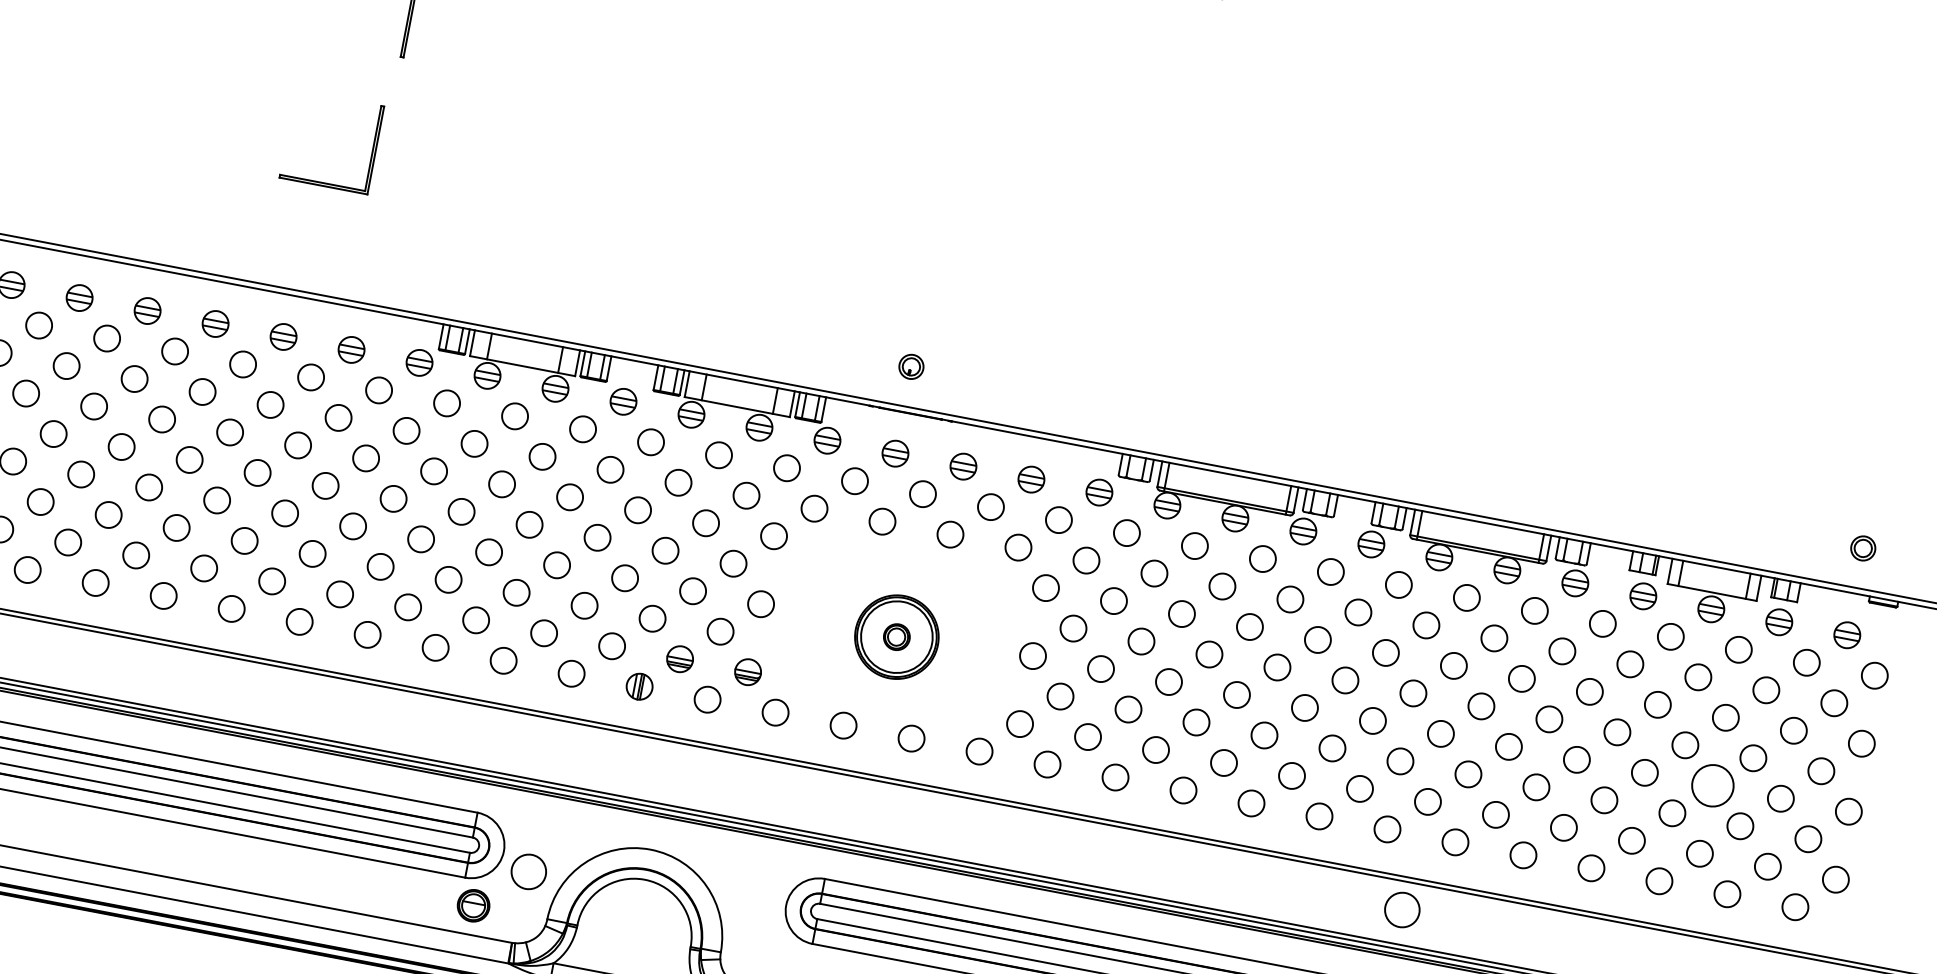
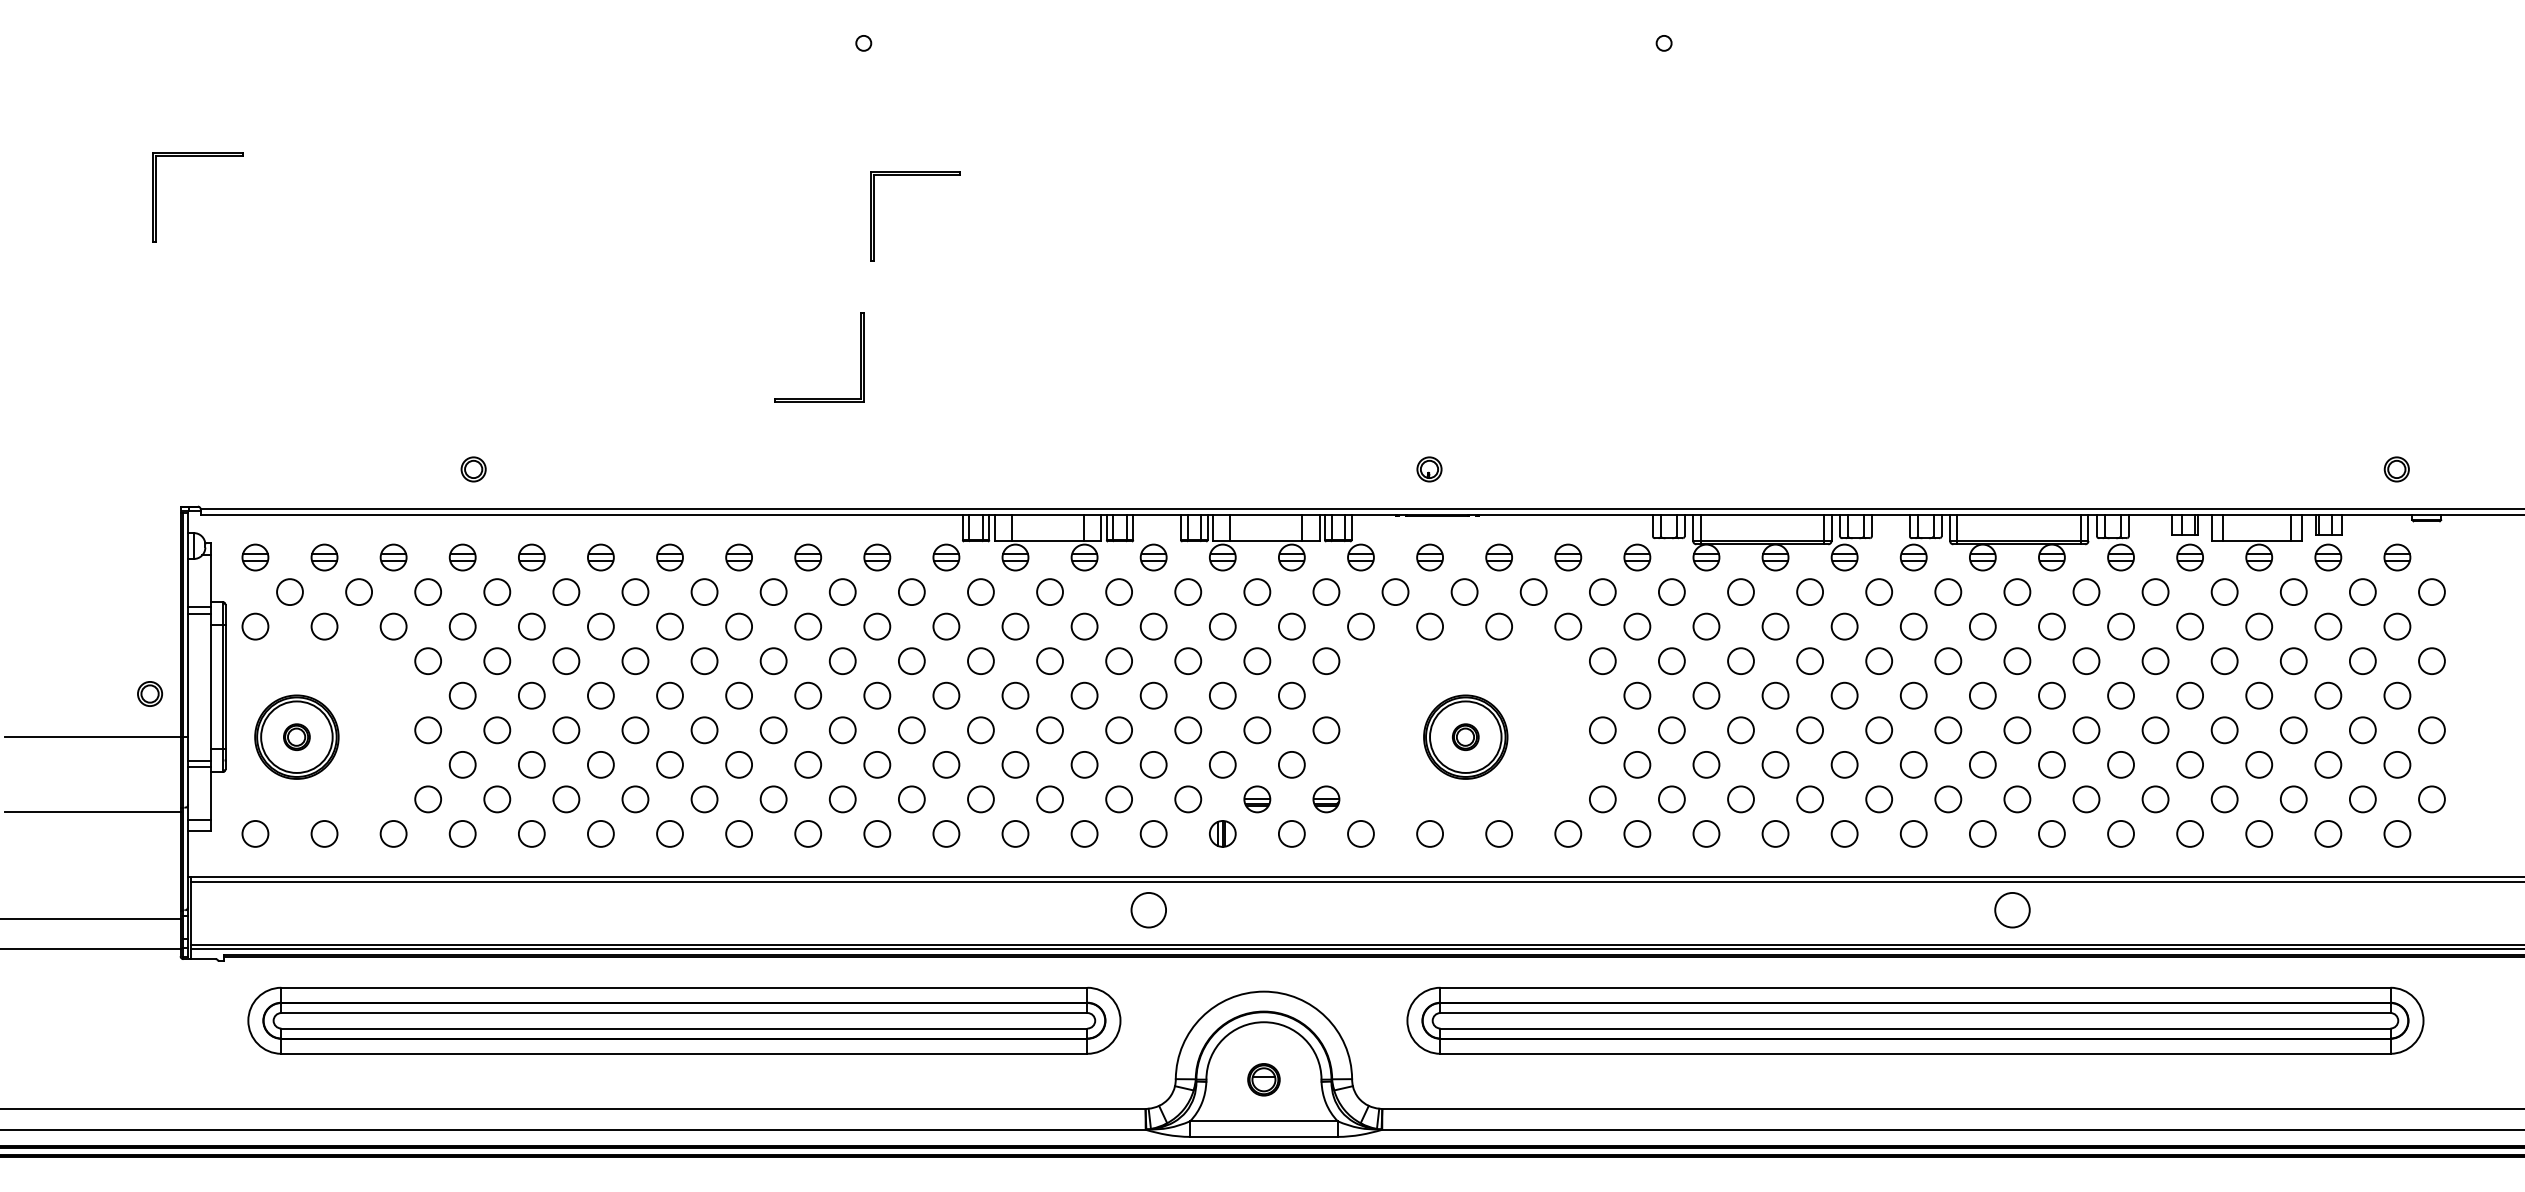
circle: (1712, 785) -> (2293, 730), size x0.62
circle: (528, 872) -> (1148, 910), moved
part: (473, 905) -> (1263, 1079), moved

